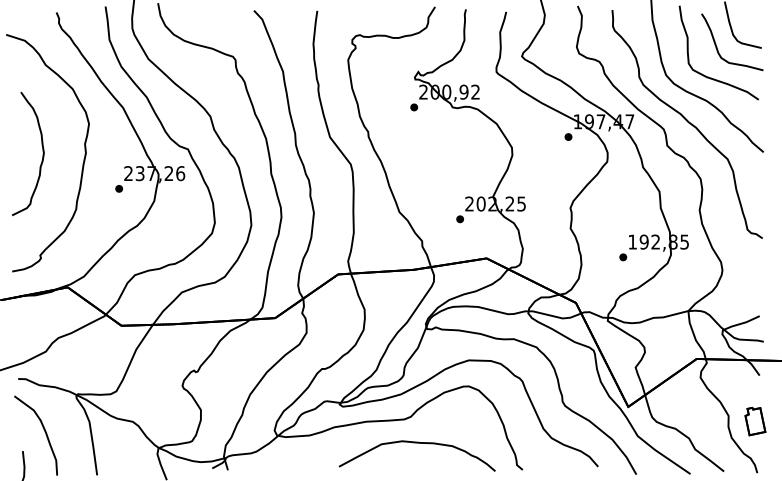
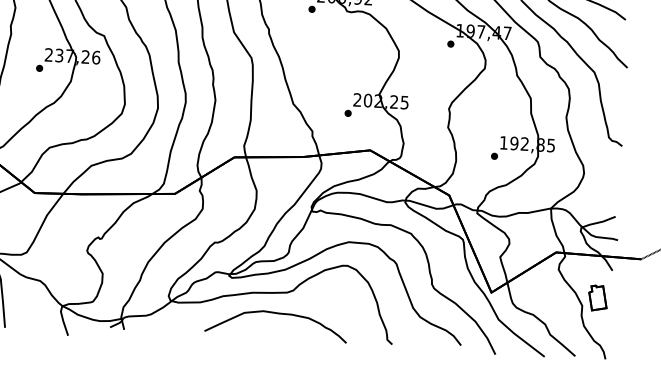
part: (755, 421) -> (598, 298), moved
curve: (416, 443) -> (276, 313), moved

